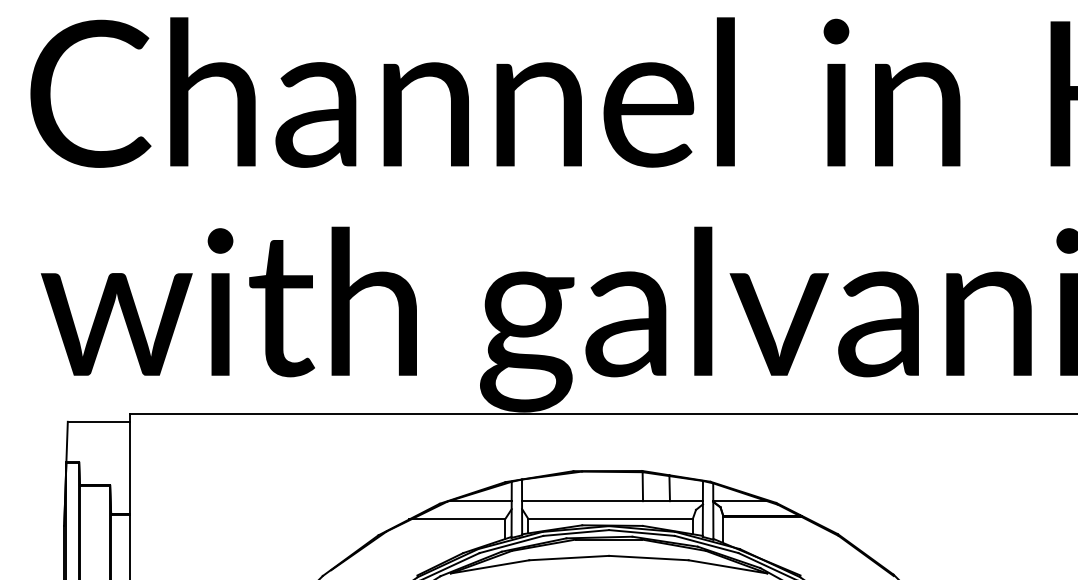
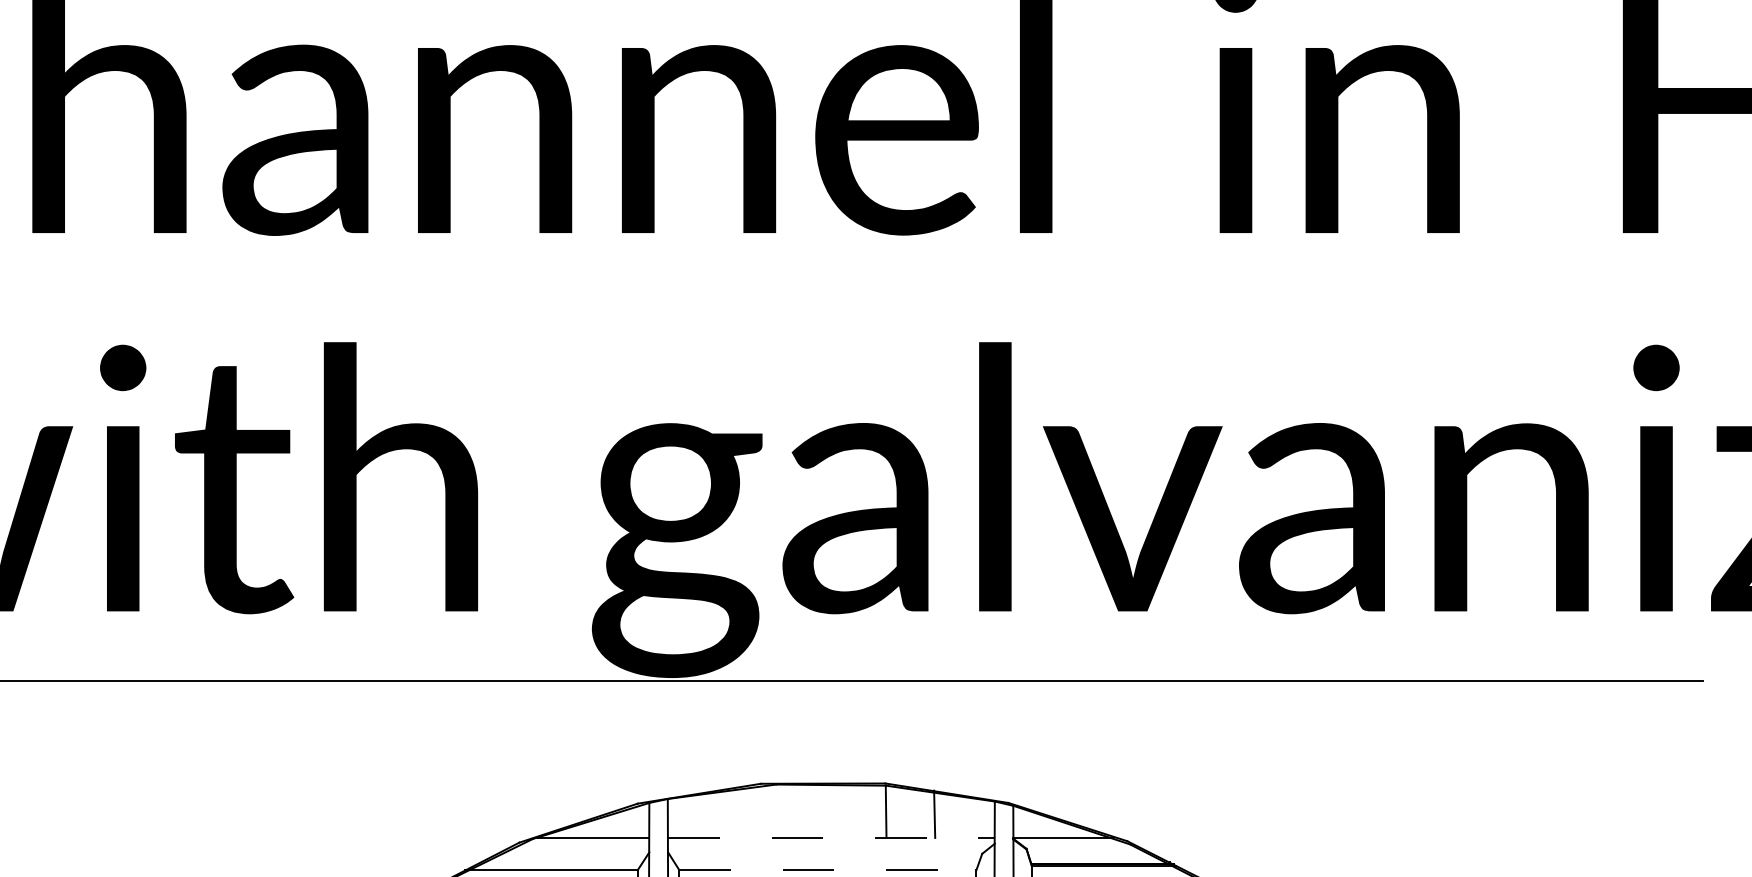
line: (613, 501) -> (833, 838), solid -> dashed
line: (611, 518) -> (829, 869), solid -> dashed

